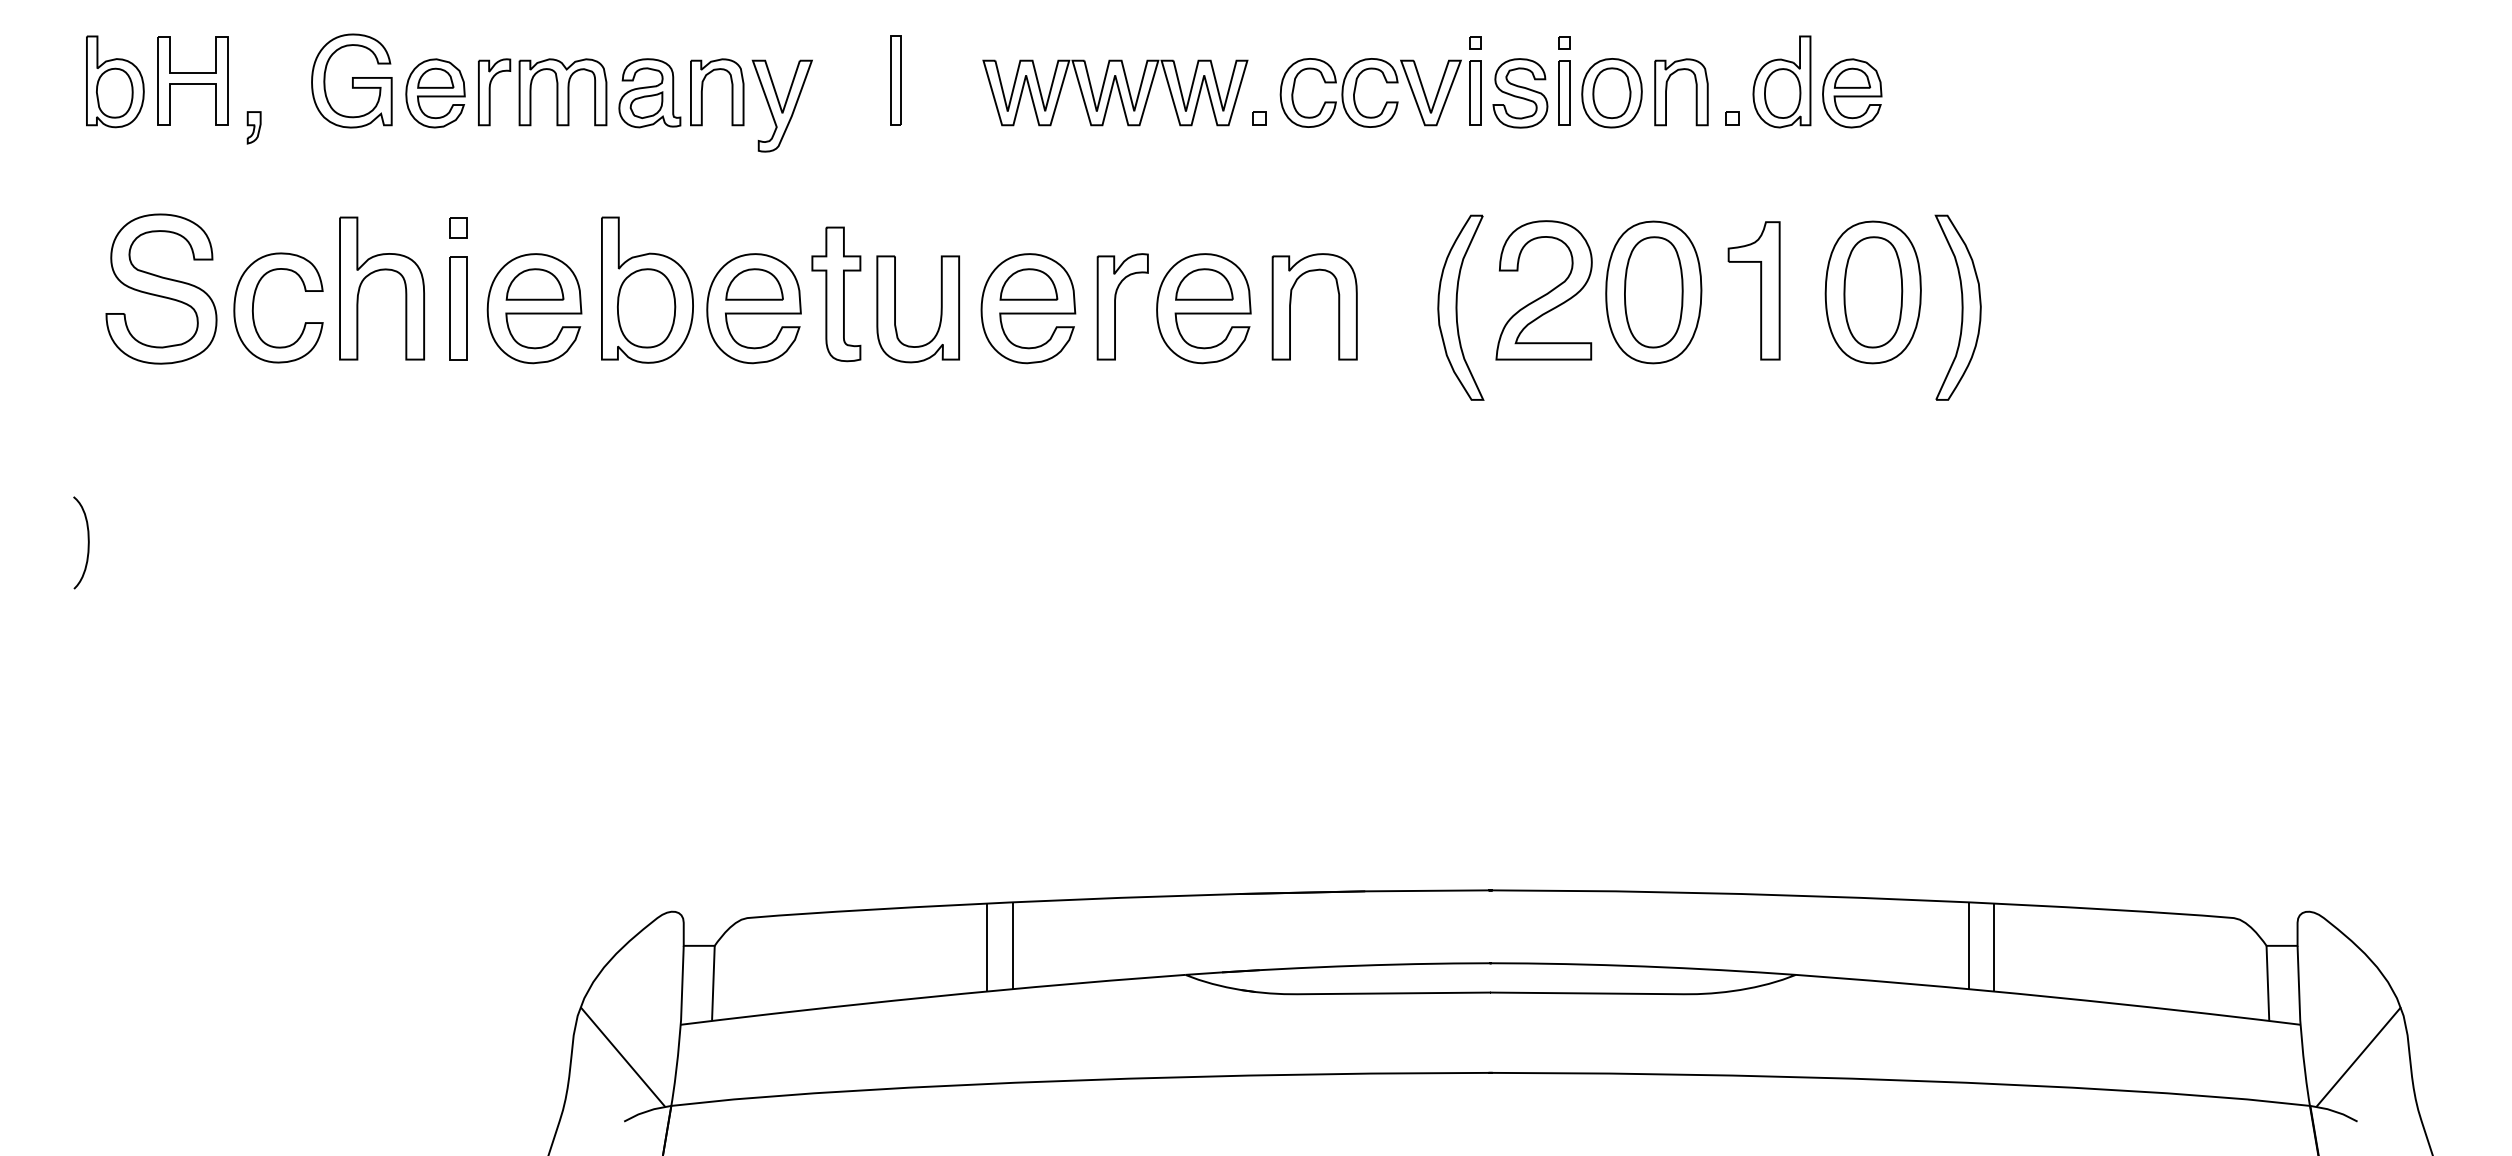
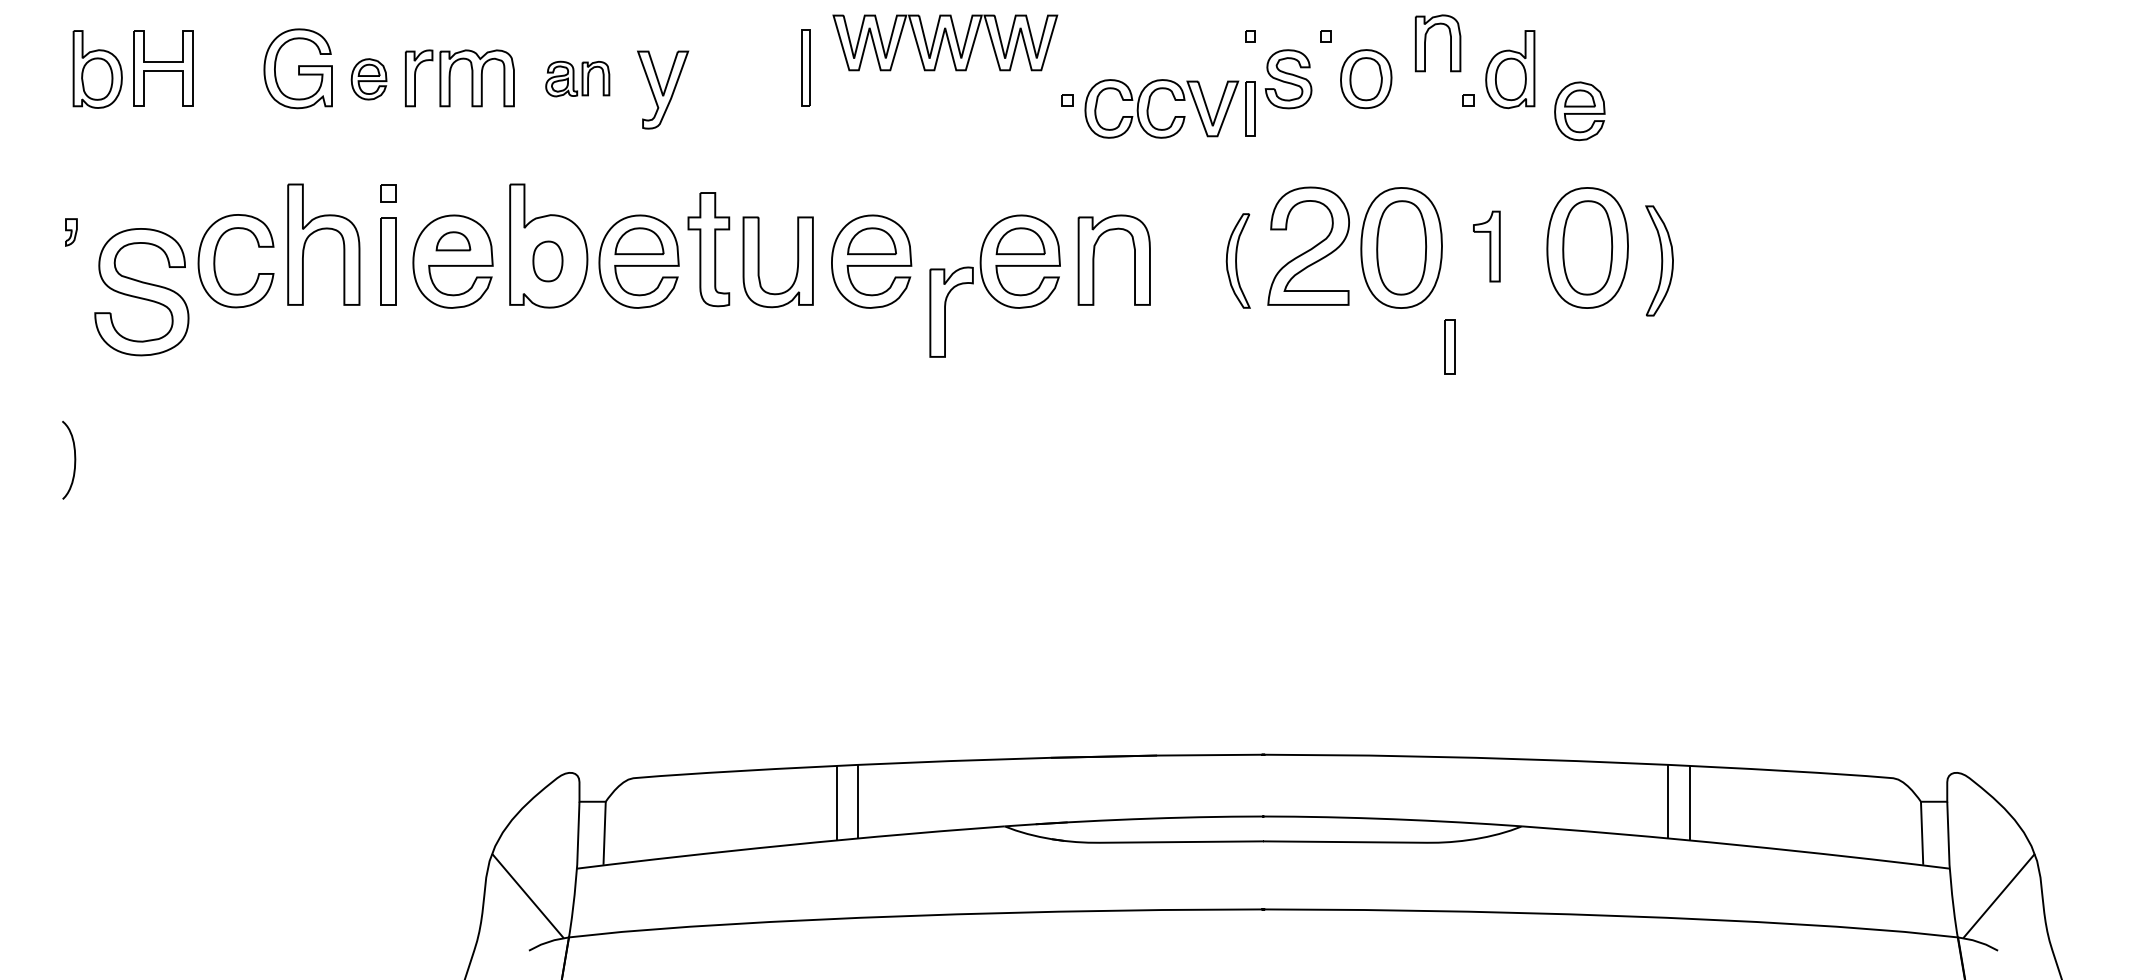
part: (894, 79) -> (805, 67), moved
part: (1385, 83) -> (1174, 100), moved
part: (1667, 88) -> (1426, 40), moved
part: (681, 92) -> (577, 78), size x0.6
part: (1115, 92) -> (945, 42), moved
part: (1563, 92) -> (1449, 346), moved
part: (434, 93) -> (368, 79), size x0.7
part: (1851, 93) -> (1579, 111), moved
part: (254, 127) -> (71, 232), moved
part: (535, 284) -> (453, 241), size x0.7
part: (161, 289) -> (141, 292), moved
part: (1753, 290) -> (1486, 246), size x0.6
part: (1122, 306) -> (951, 311), moved
part: (1461, 307) -> (1238, 260), size x0.6
part: (1958, 307) -> (1659, 260), size x0.7
part: (645, 308) -> (547, 261), size x0.6

